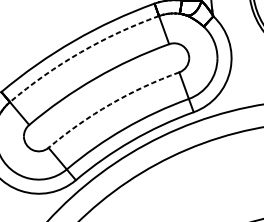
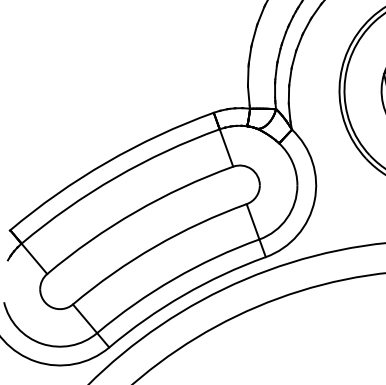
arc: (80, 52) -> (115, 177), dashed -> solid
arc: (110, 104) -> (155, 246), dashed -> solid

